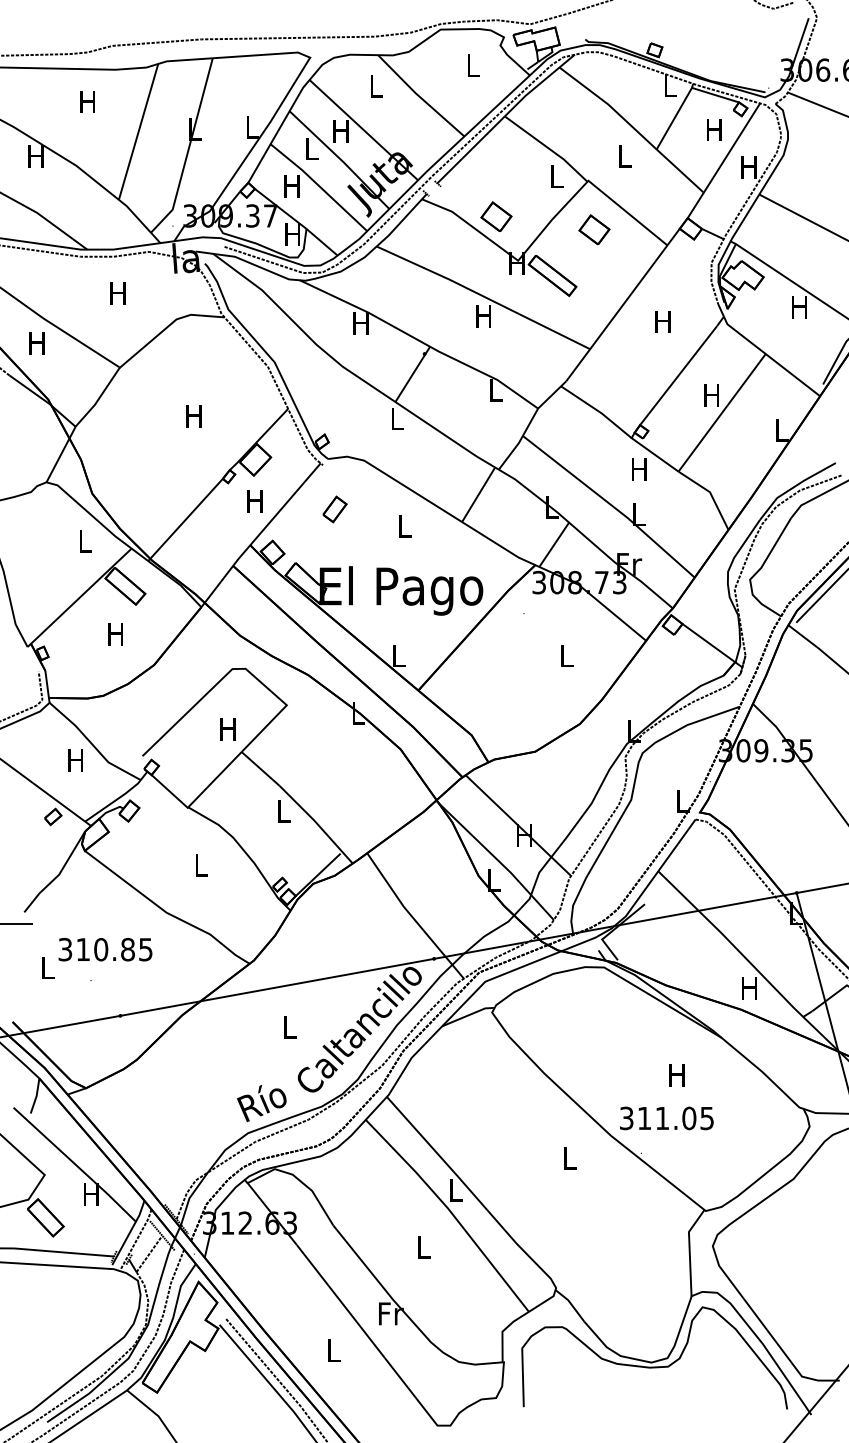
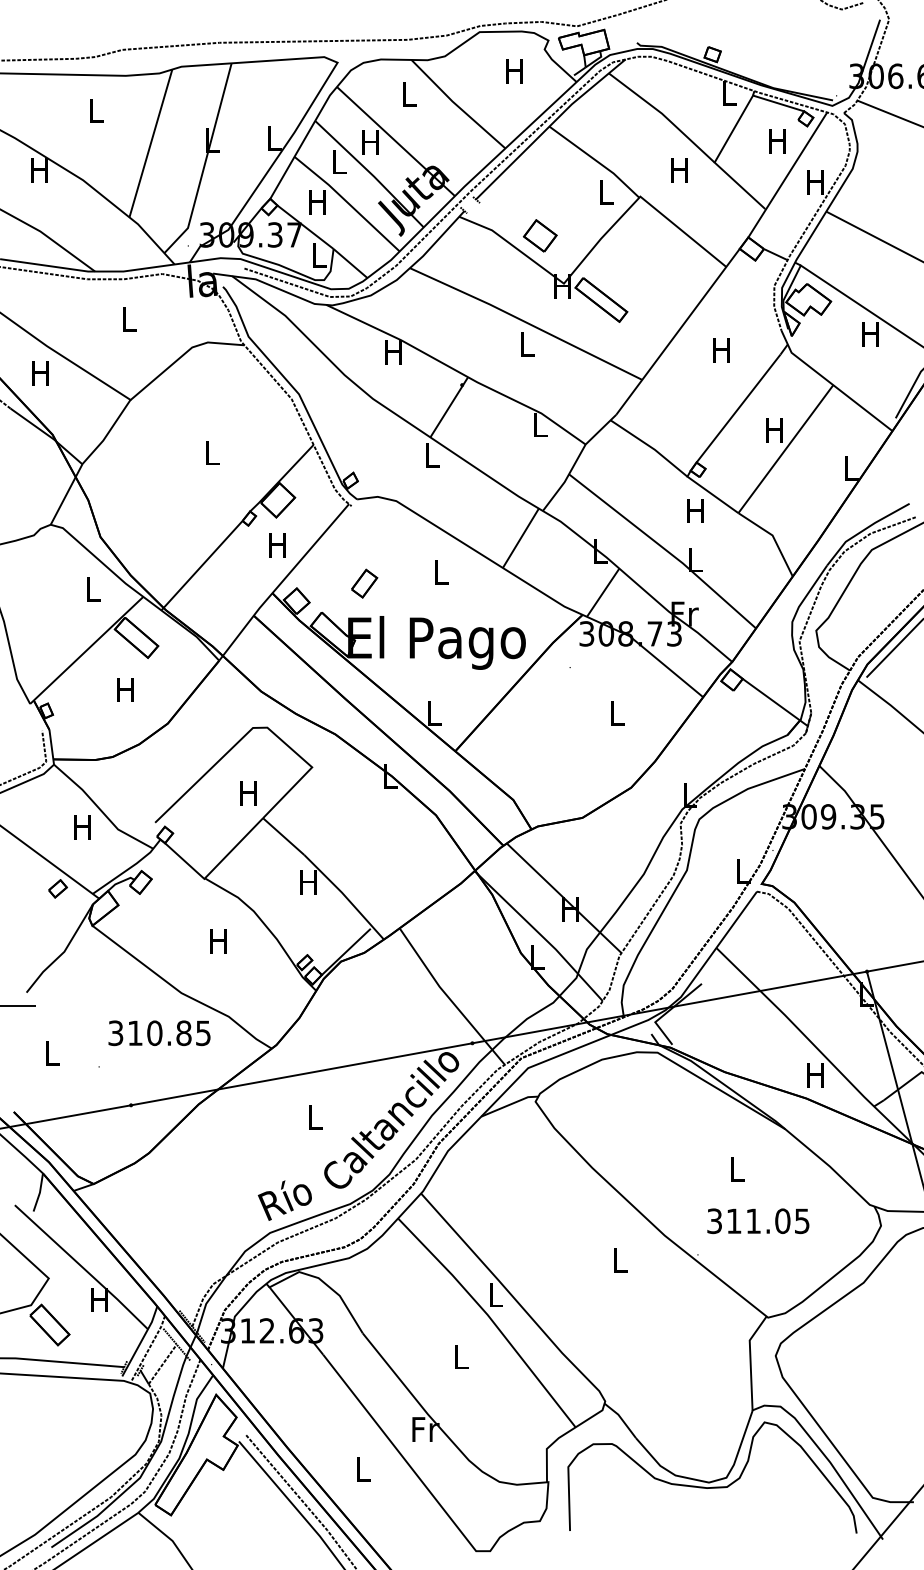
text: (472, 65) -> (514, 71), L -> H
text: (87, 101) -> (95, 110), H -> L
text: (624, 156) -> (679, 170), L -> H
part: (594, 229) -> (646, 249), removed
text: (292, 234) -> (318, 255), H -> L
text: (117, 293) -> (127, 319), H -> L
text: (483, 316) -> (526, 344), H -> L
text: (193, 416) -> (210, 453), H -> L
part: (334, 509) -> (364, 583), moved
text: (282, 811) -> (307, 882), L -> H
text: (200, 865) -> (218, 941), L -> H
text: (105, 949) -> (159, 1033), moved
text: (676, 1075) -> (736, 1170), H -> L
text: (666, 1118) -> (757, 1221), moved

